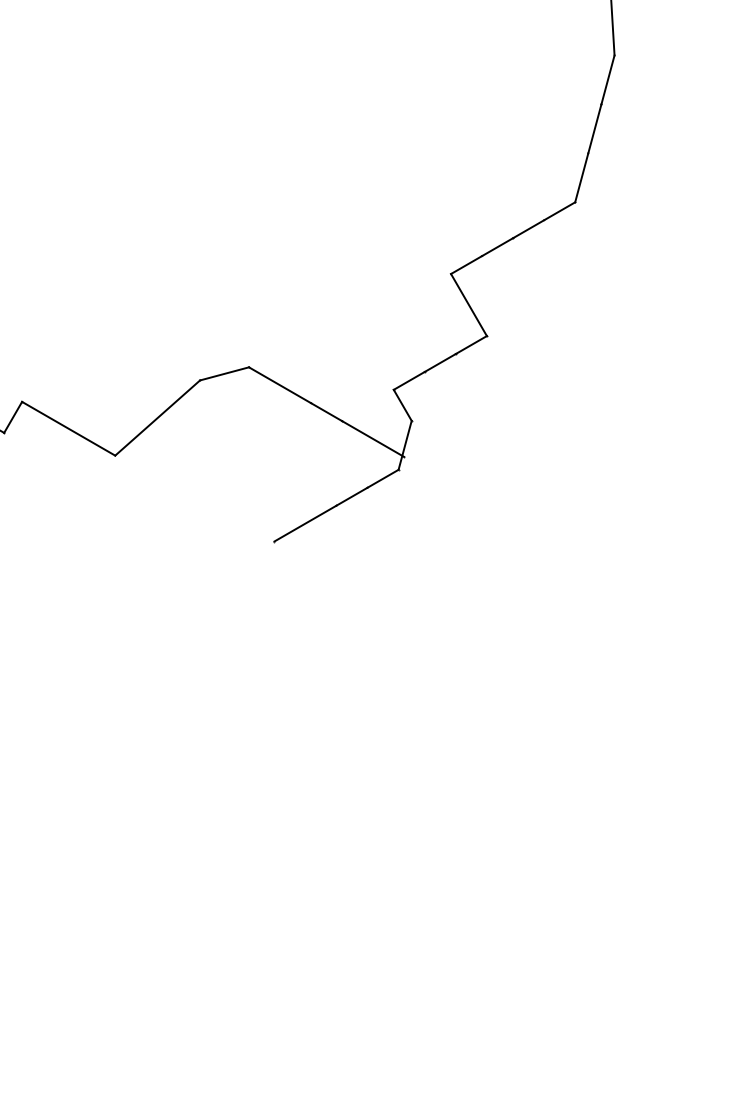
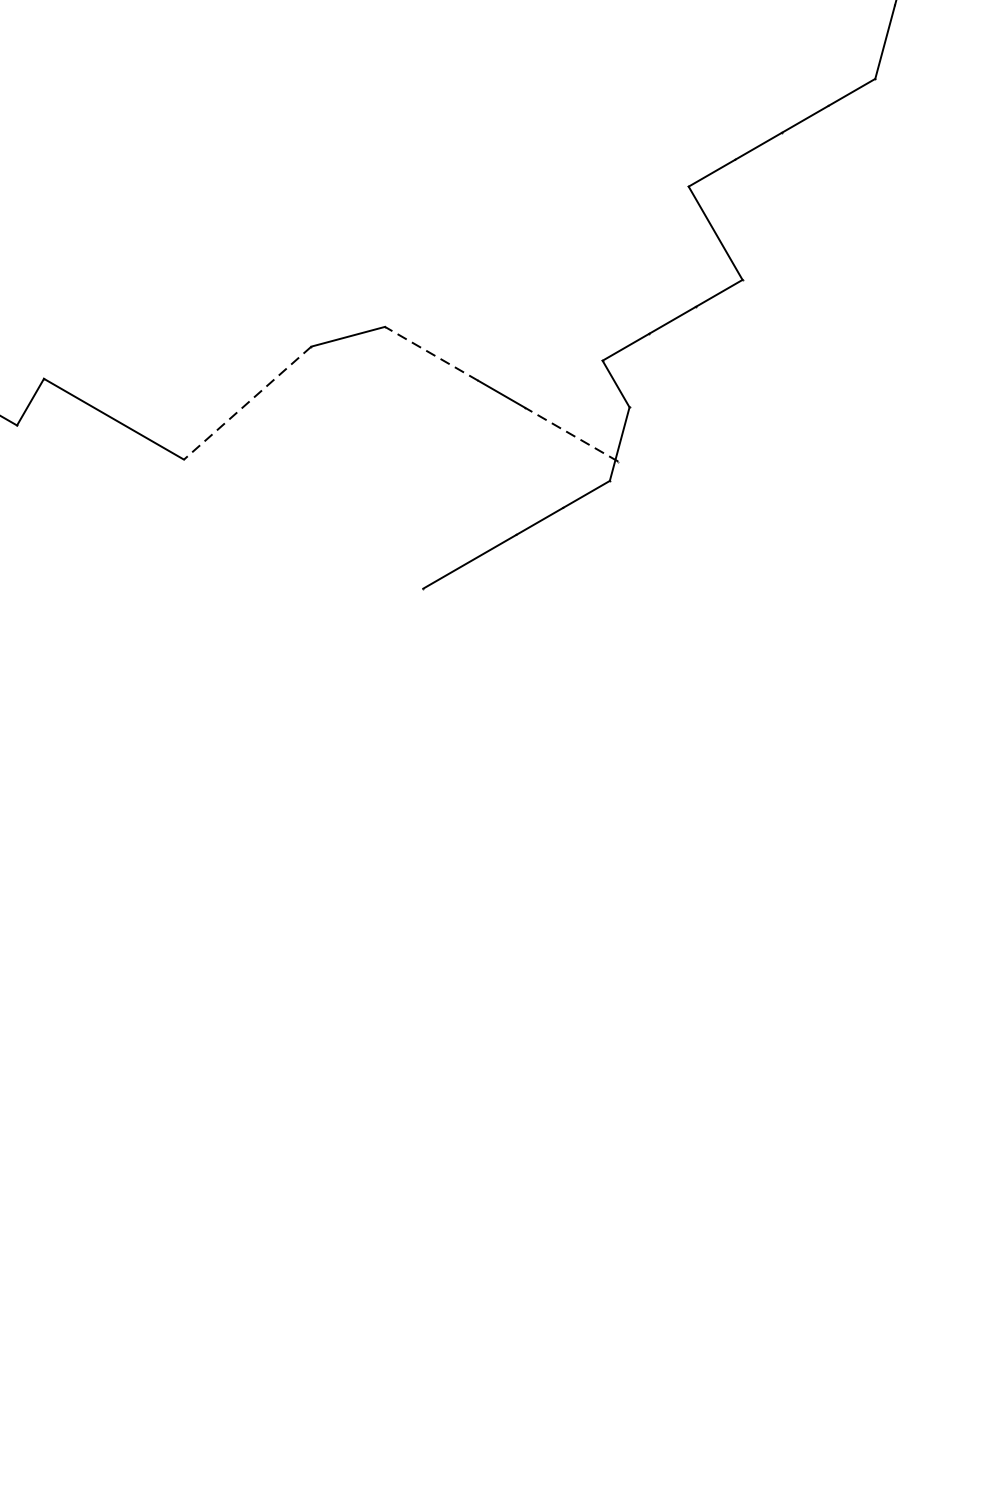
line: (280, 385) -> (432, 354), solid -> dashed
line: (157, 418) -> (247, 403), solid -> dashed
line: (373, 439) -> (572, 435), solid -> dashed

